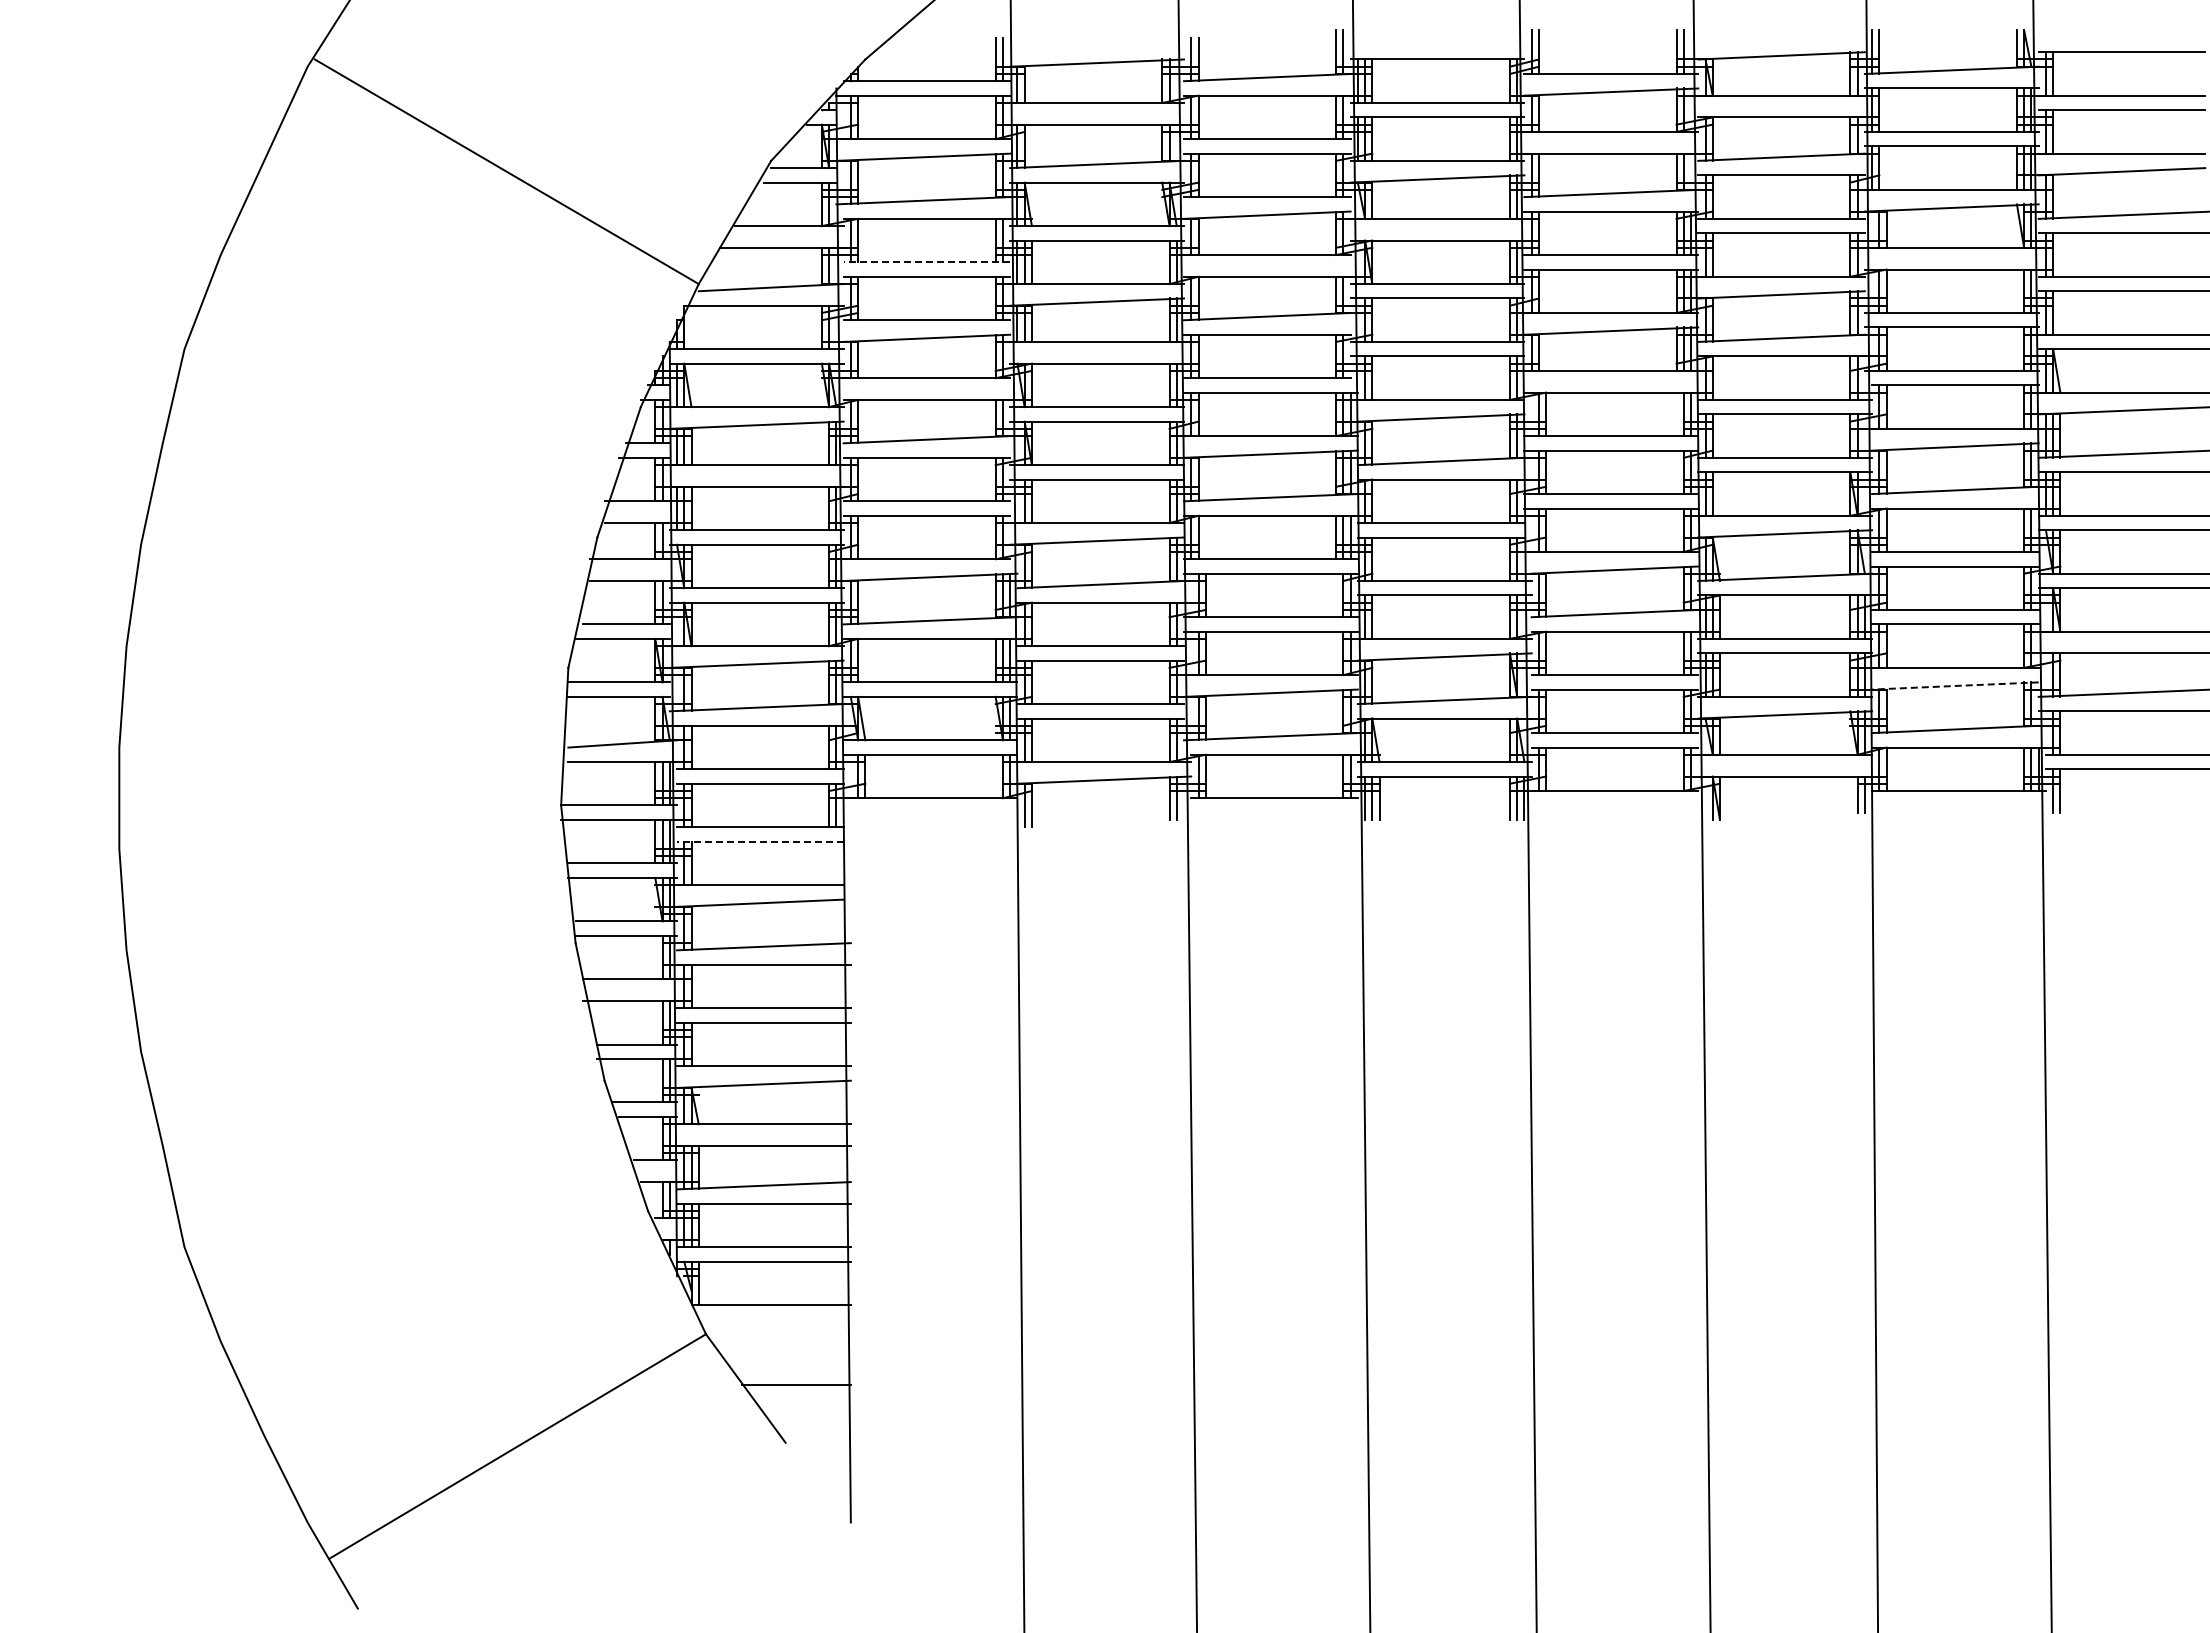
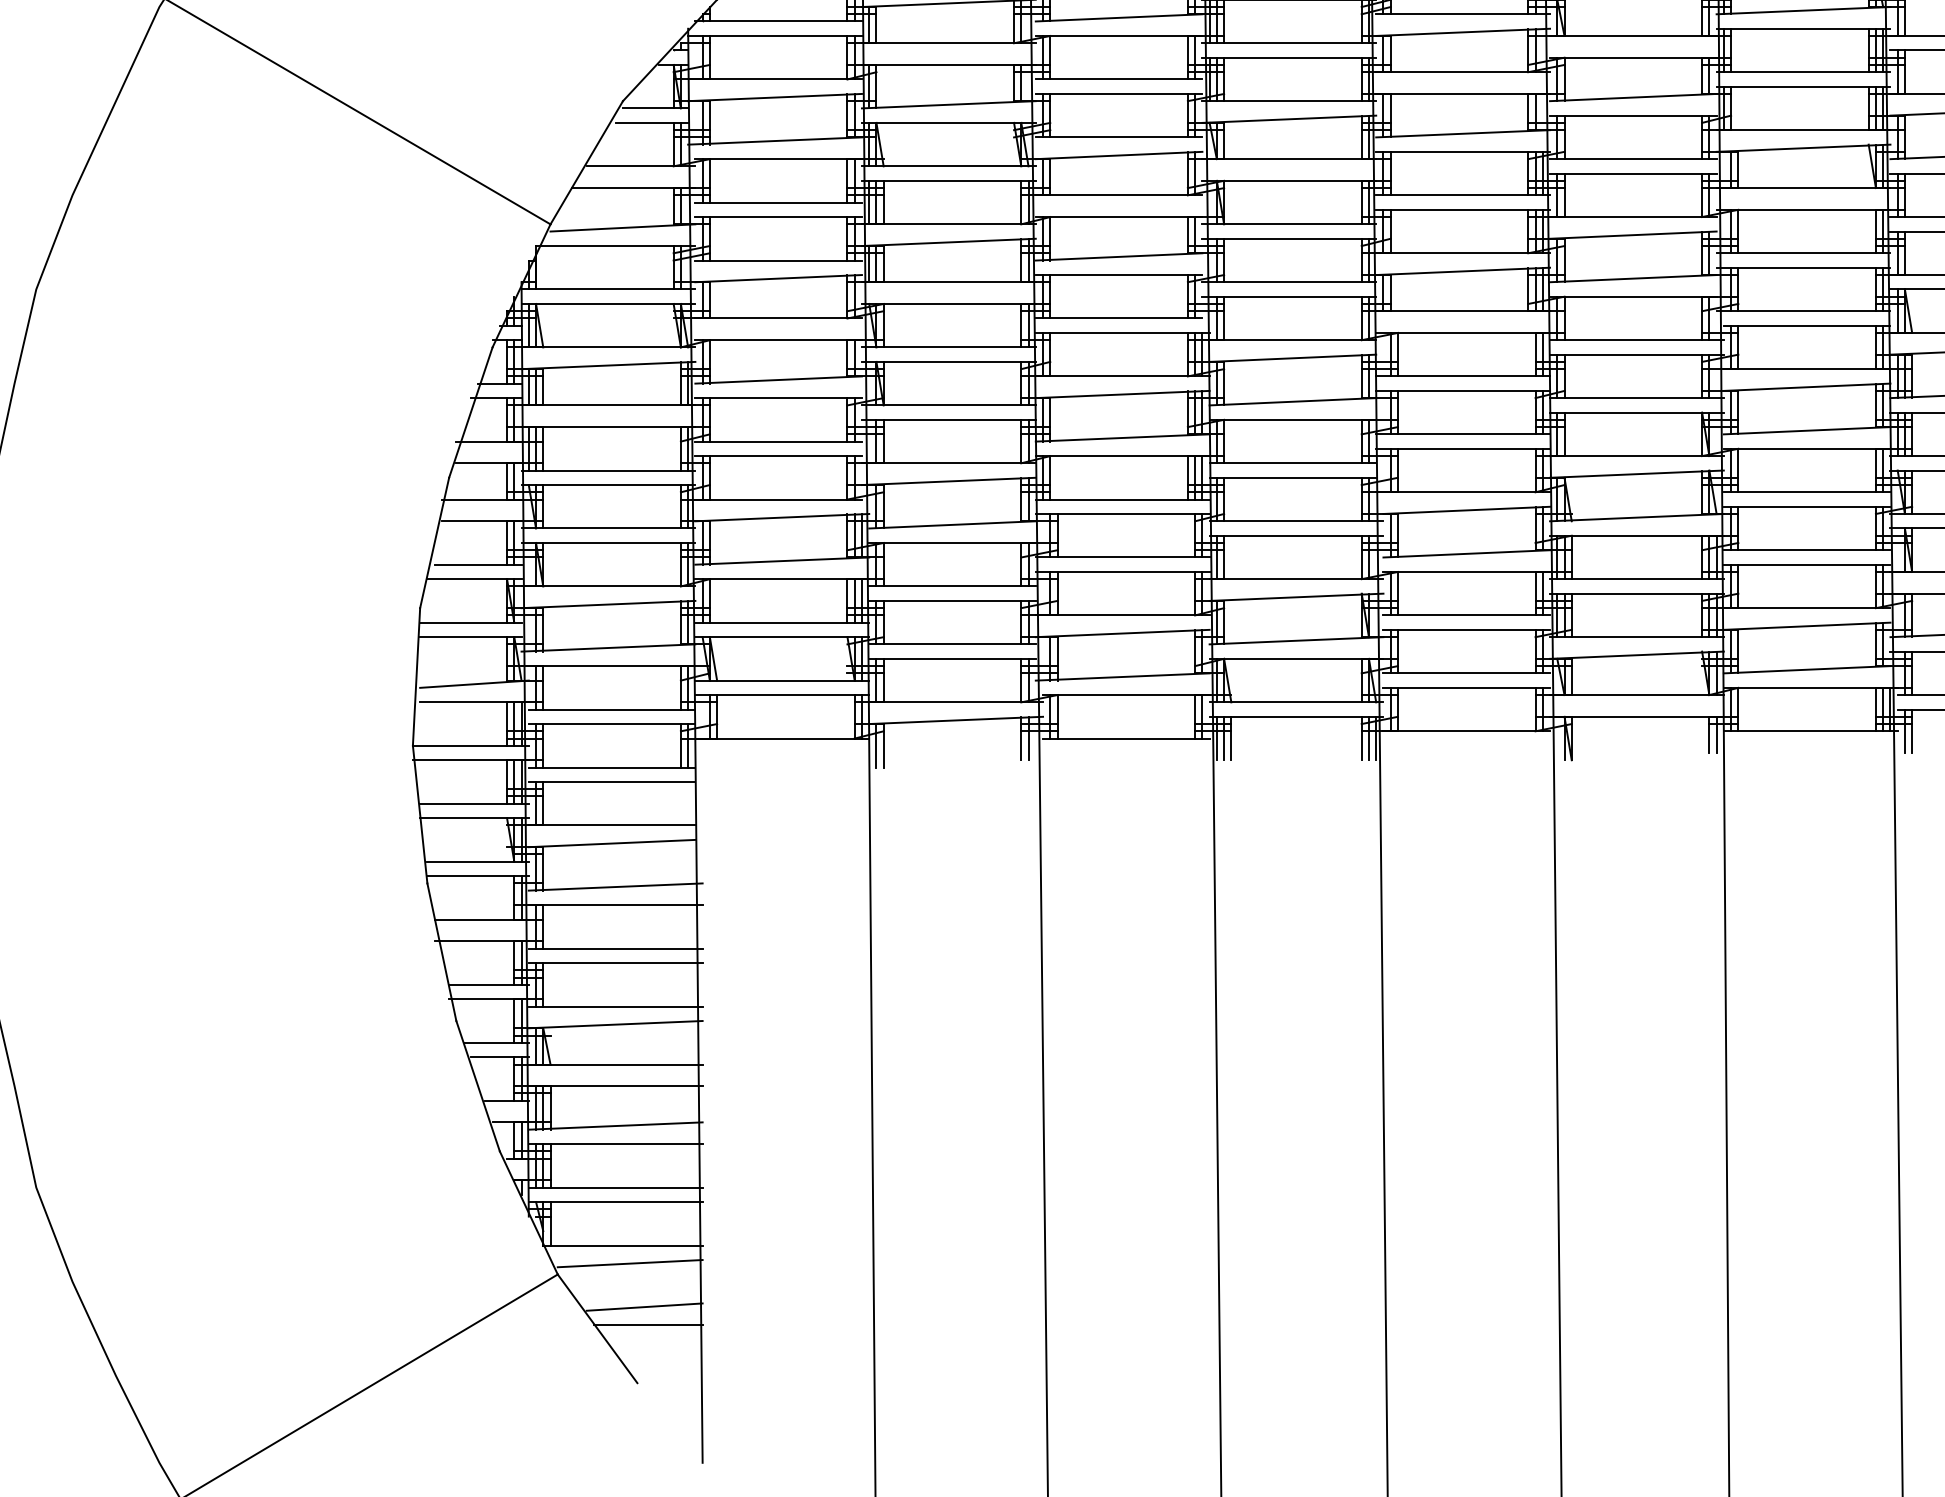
line: (926, 262) -> (778, 202), dashed -> solid
line: (1954, 686) -> (1806, 626), dashed -> solid
line: (759, 841) -> (611, 781), dashed -> solid
line: (778, 1322) -> (630, 1262), added
line: (792, 1366) -> (644, 1306), added

